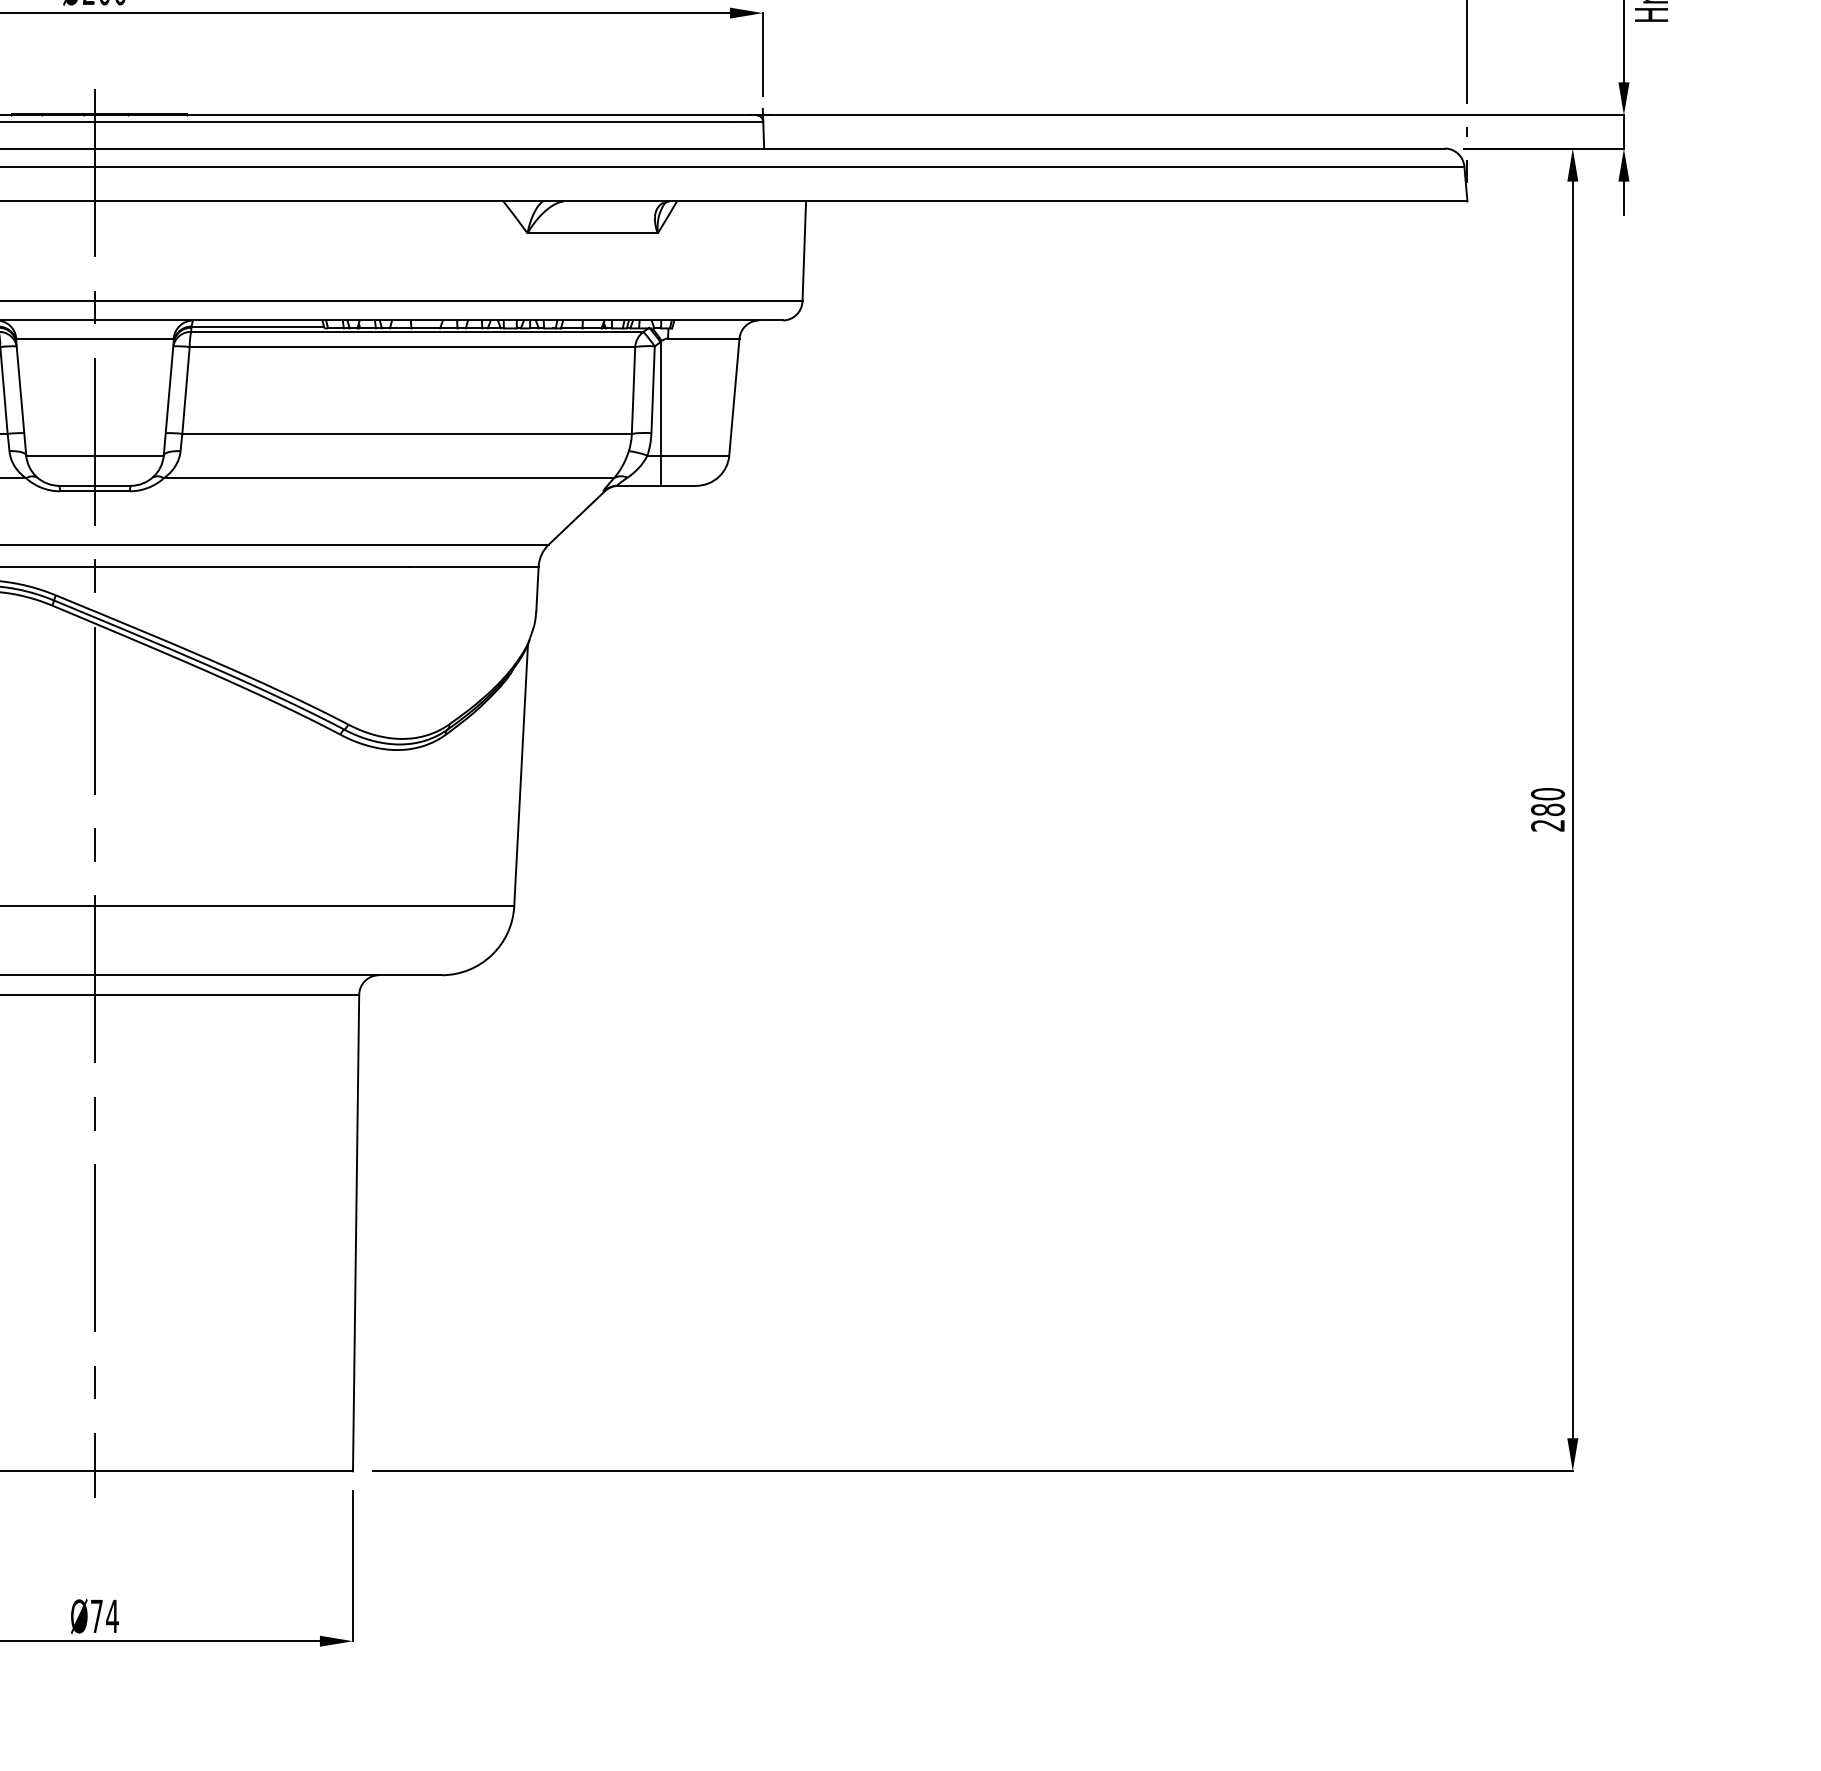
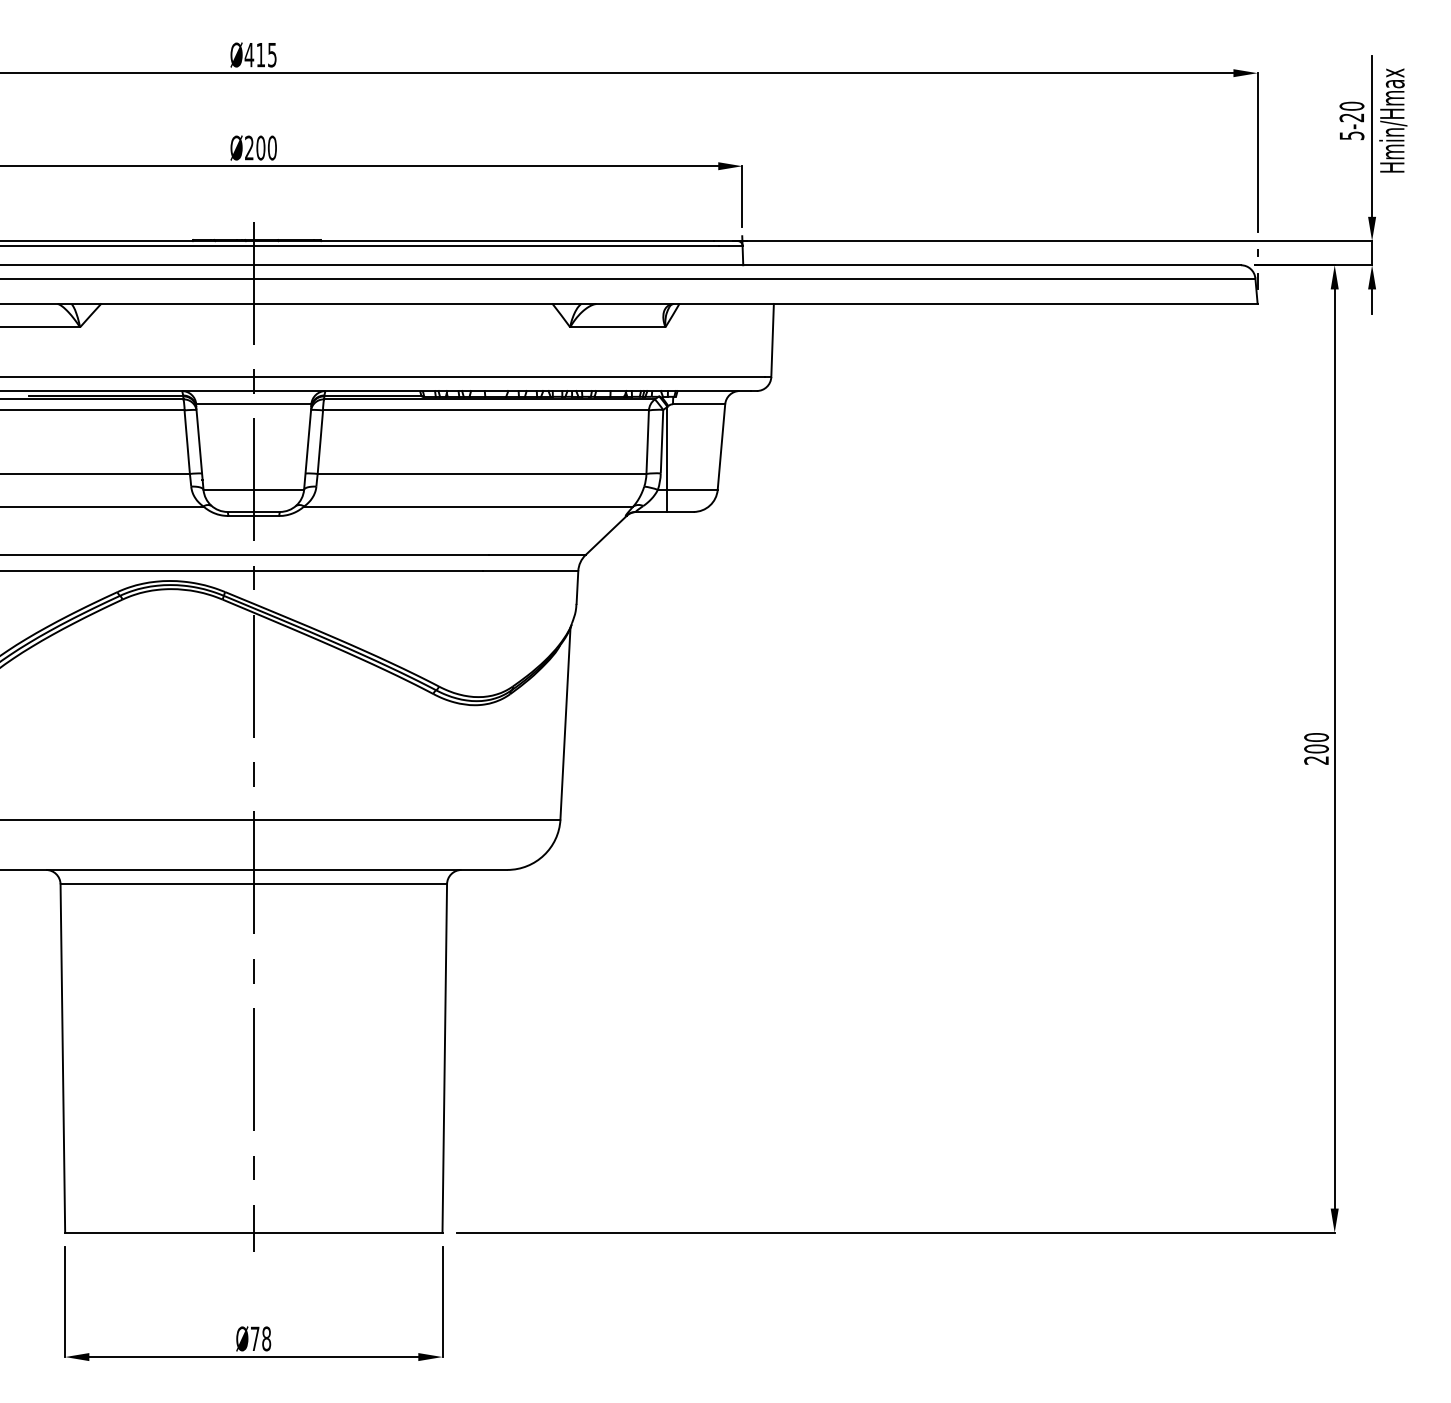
text: (1547, 809) -> (1316, 748), 280 -> 200
text: (112, 1615) -> (266, 1338), Ø74 -> Ø78

